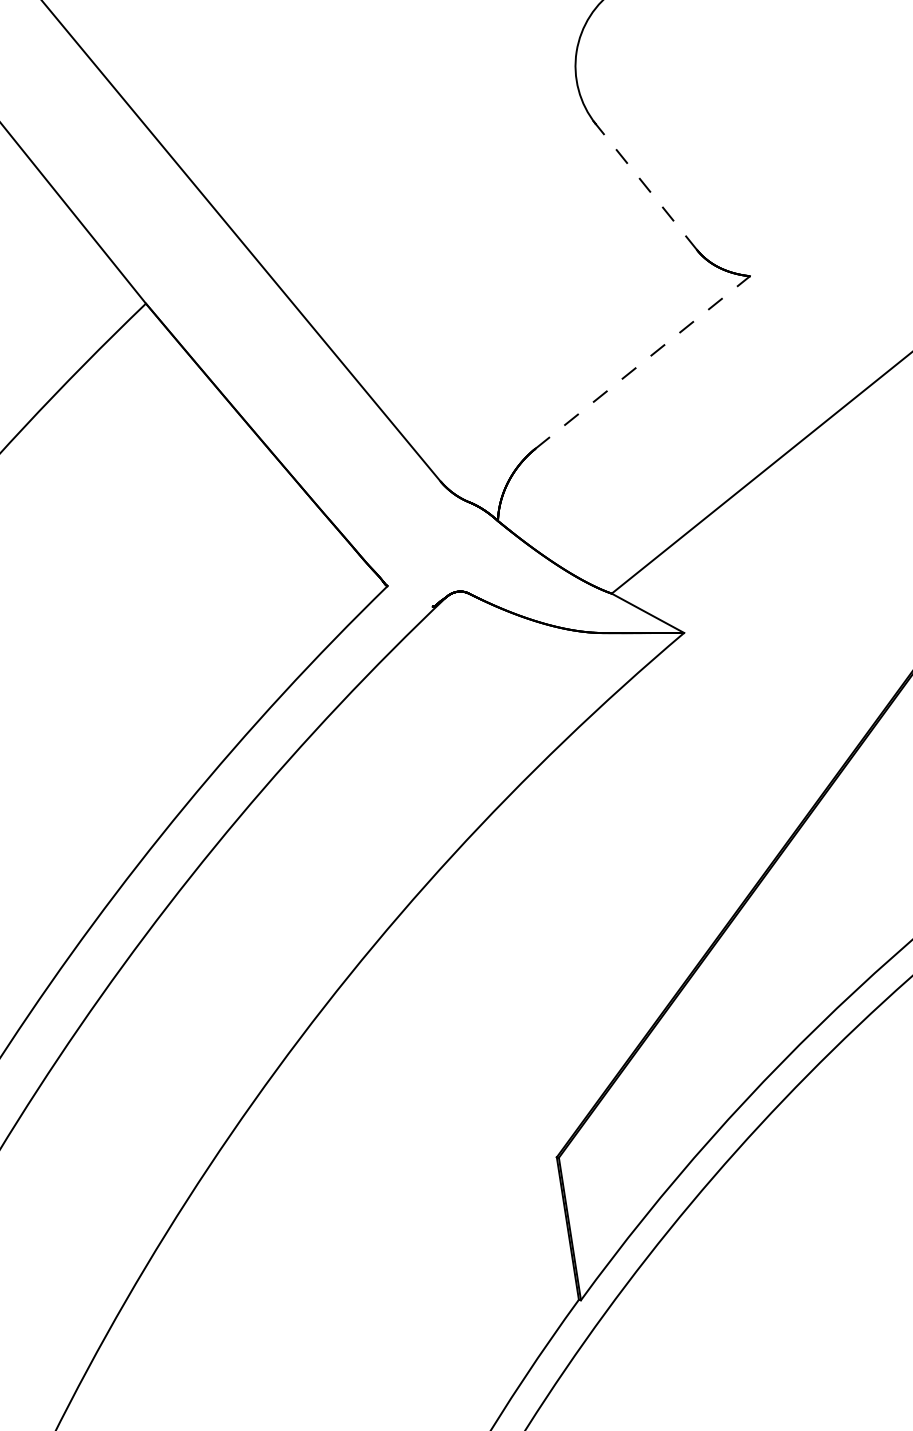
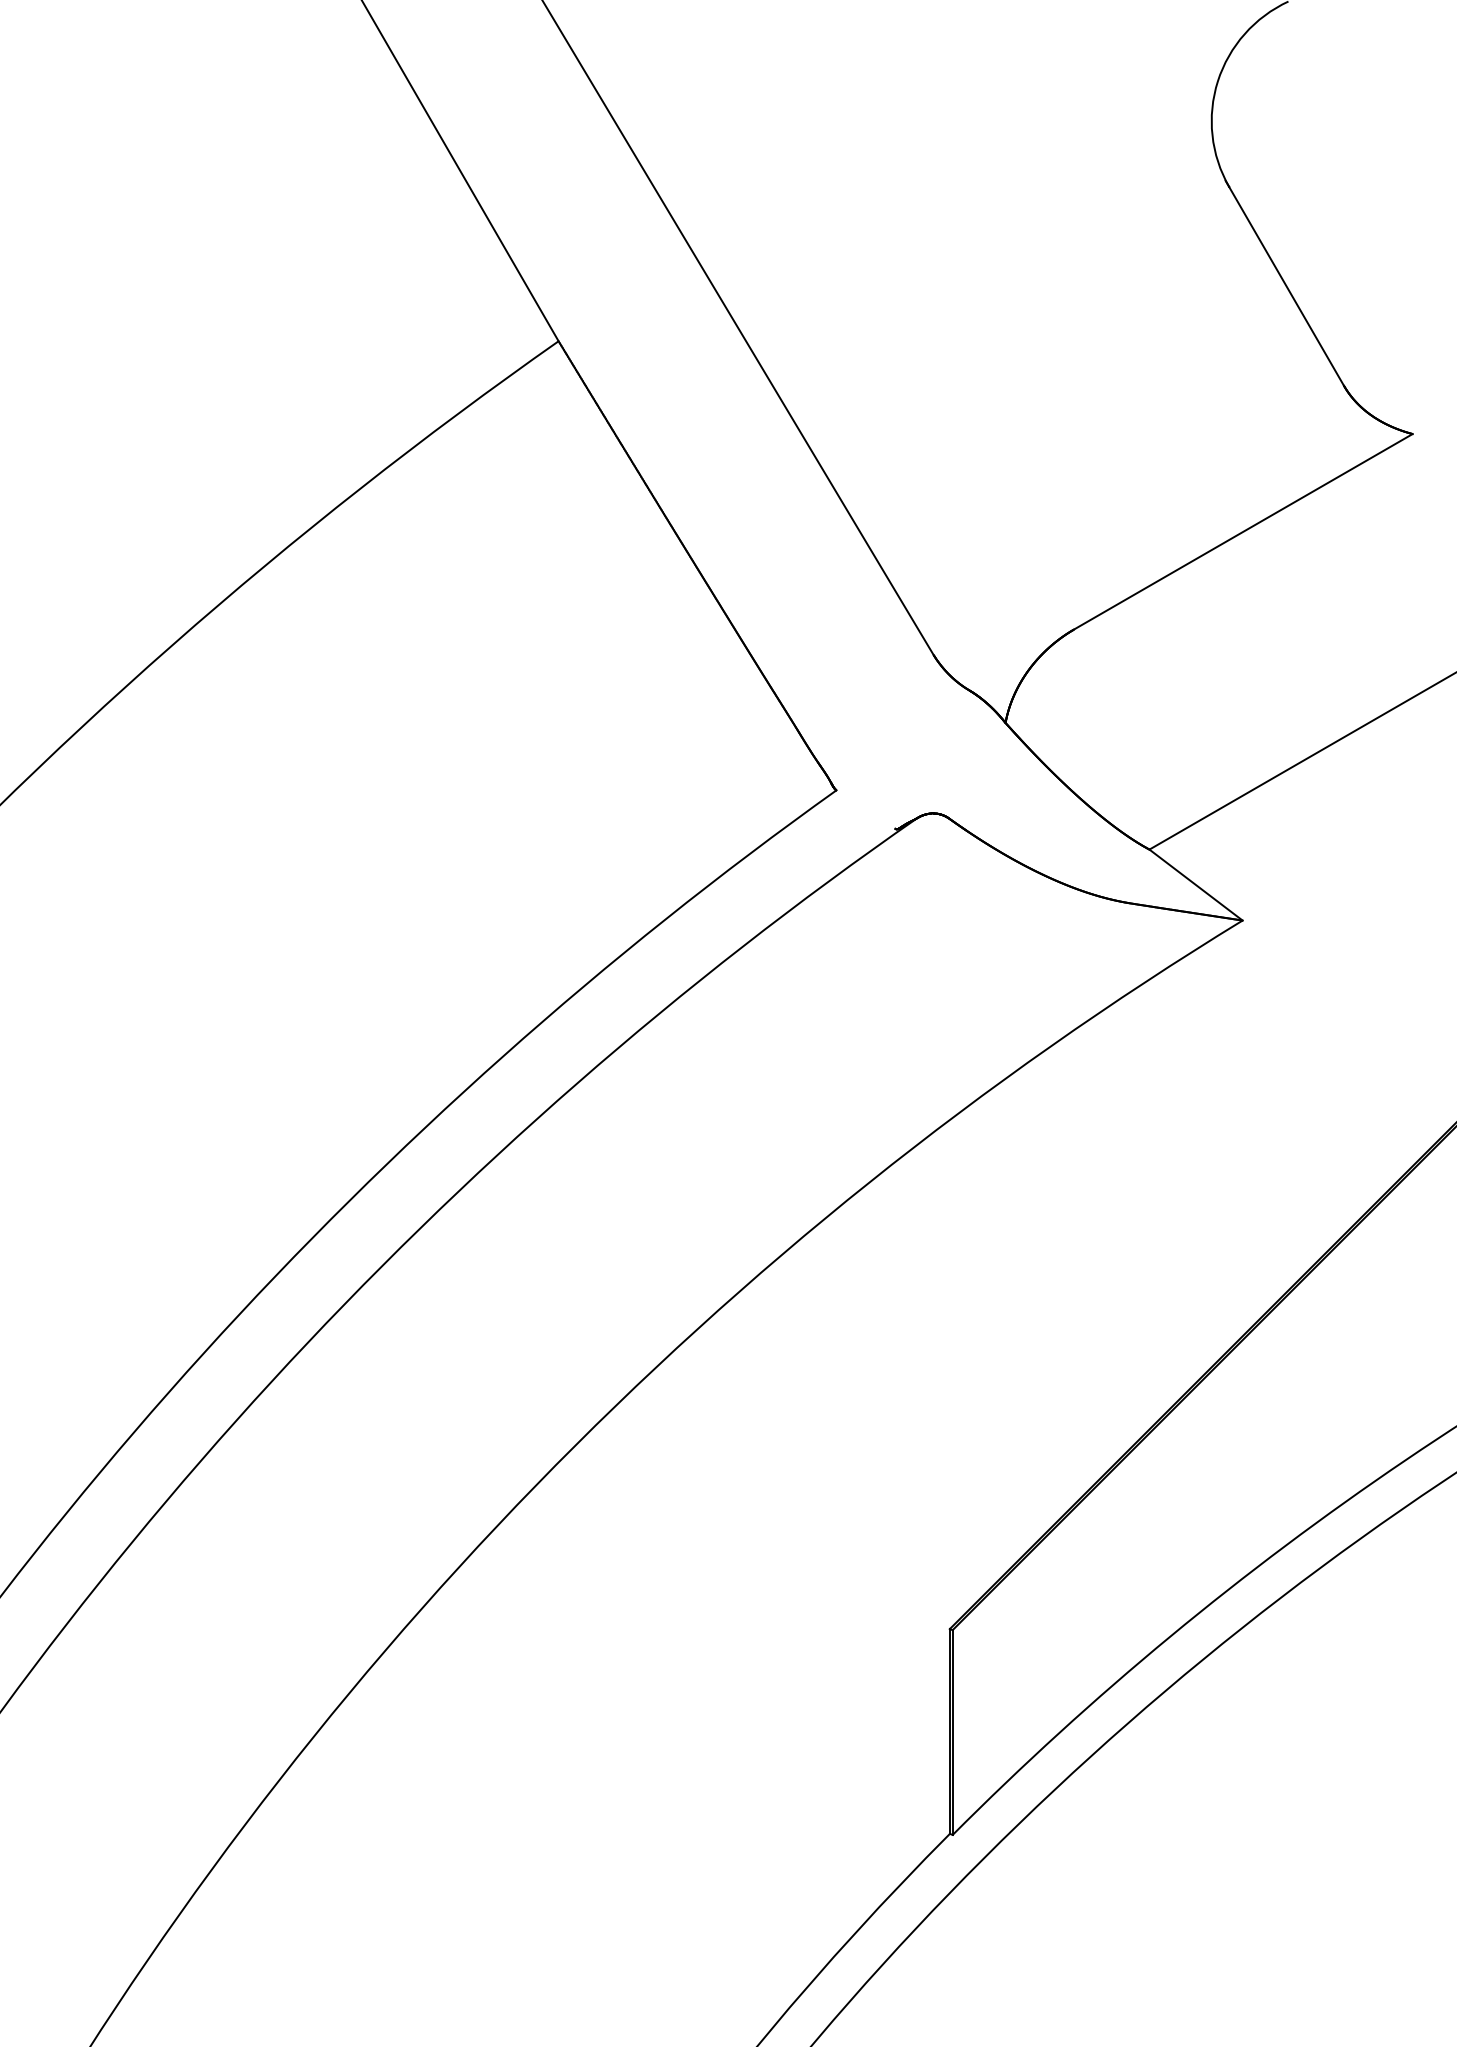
line: (644, 184) -> (1284, 282), dashed -> solid
line: (642, 362) -> (1243, 531), dashed -> solid

